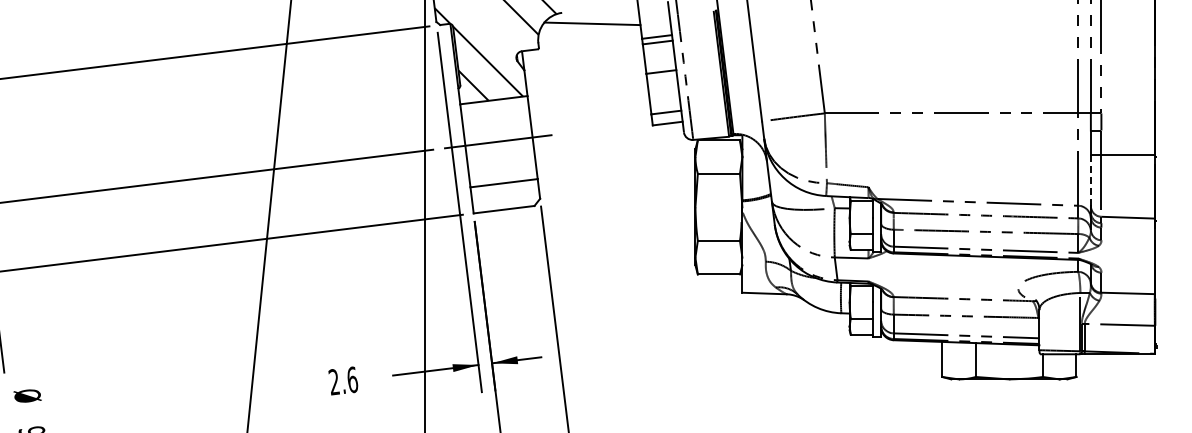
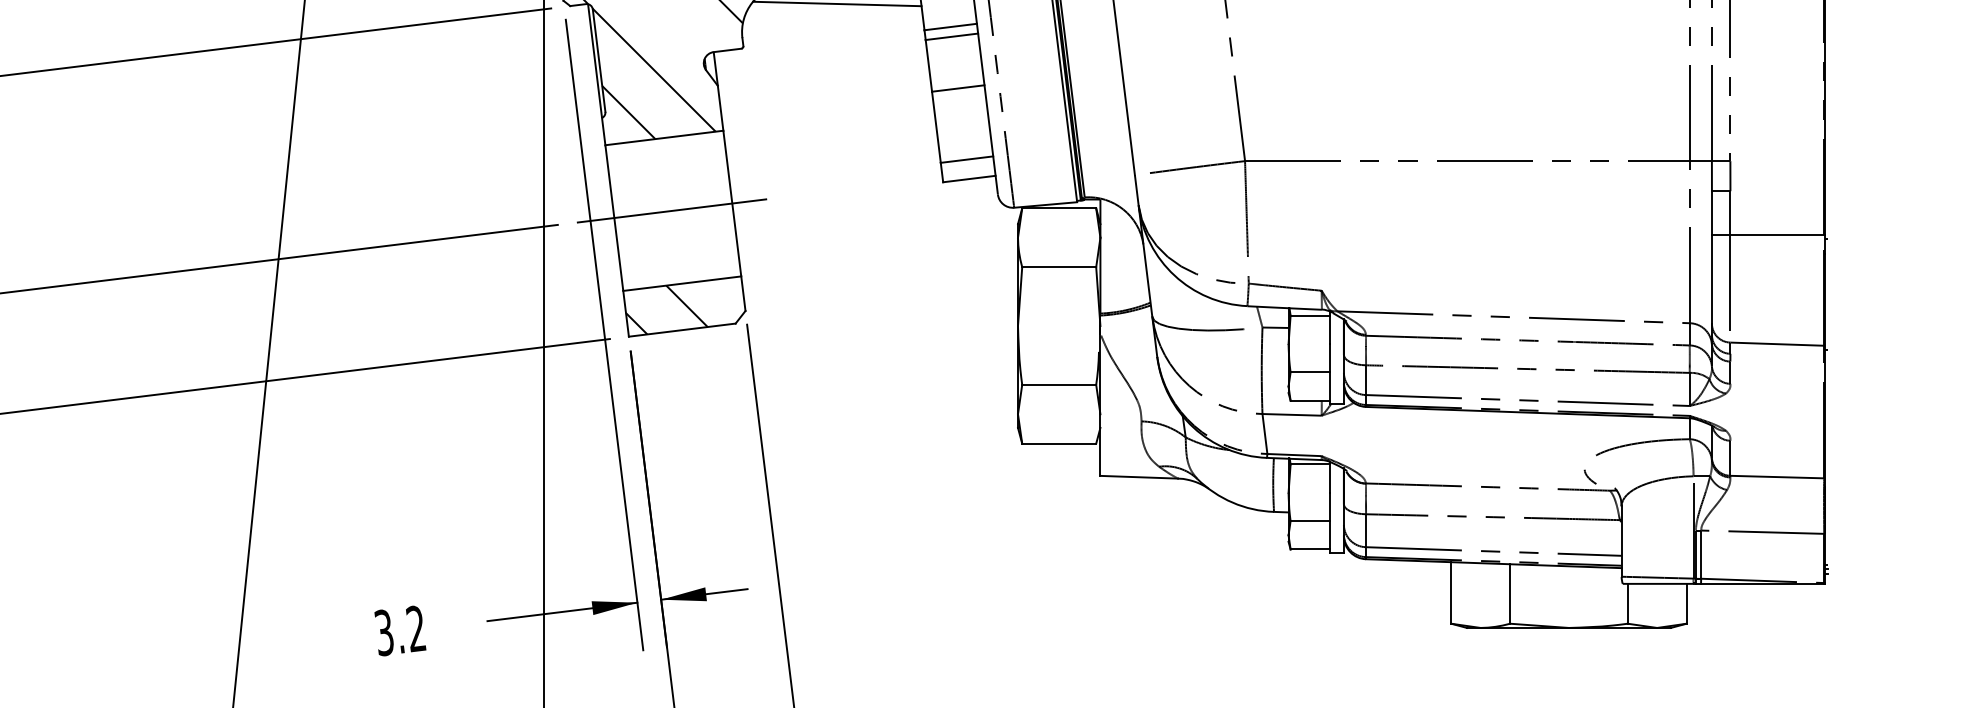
line: (1090, 180) -> (1711, 278), dashed -> solid
hatch: (495, 198) -> (667, 310), added
text: (343, 380) -> (400, 629), 2.6 -> 3.2

